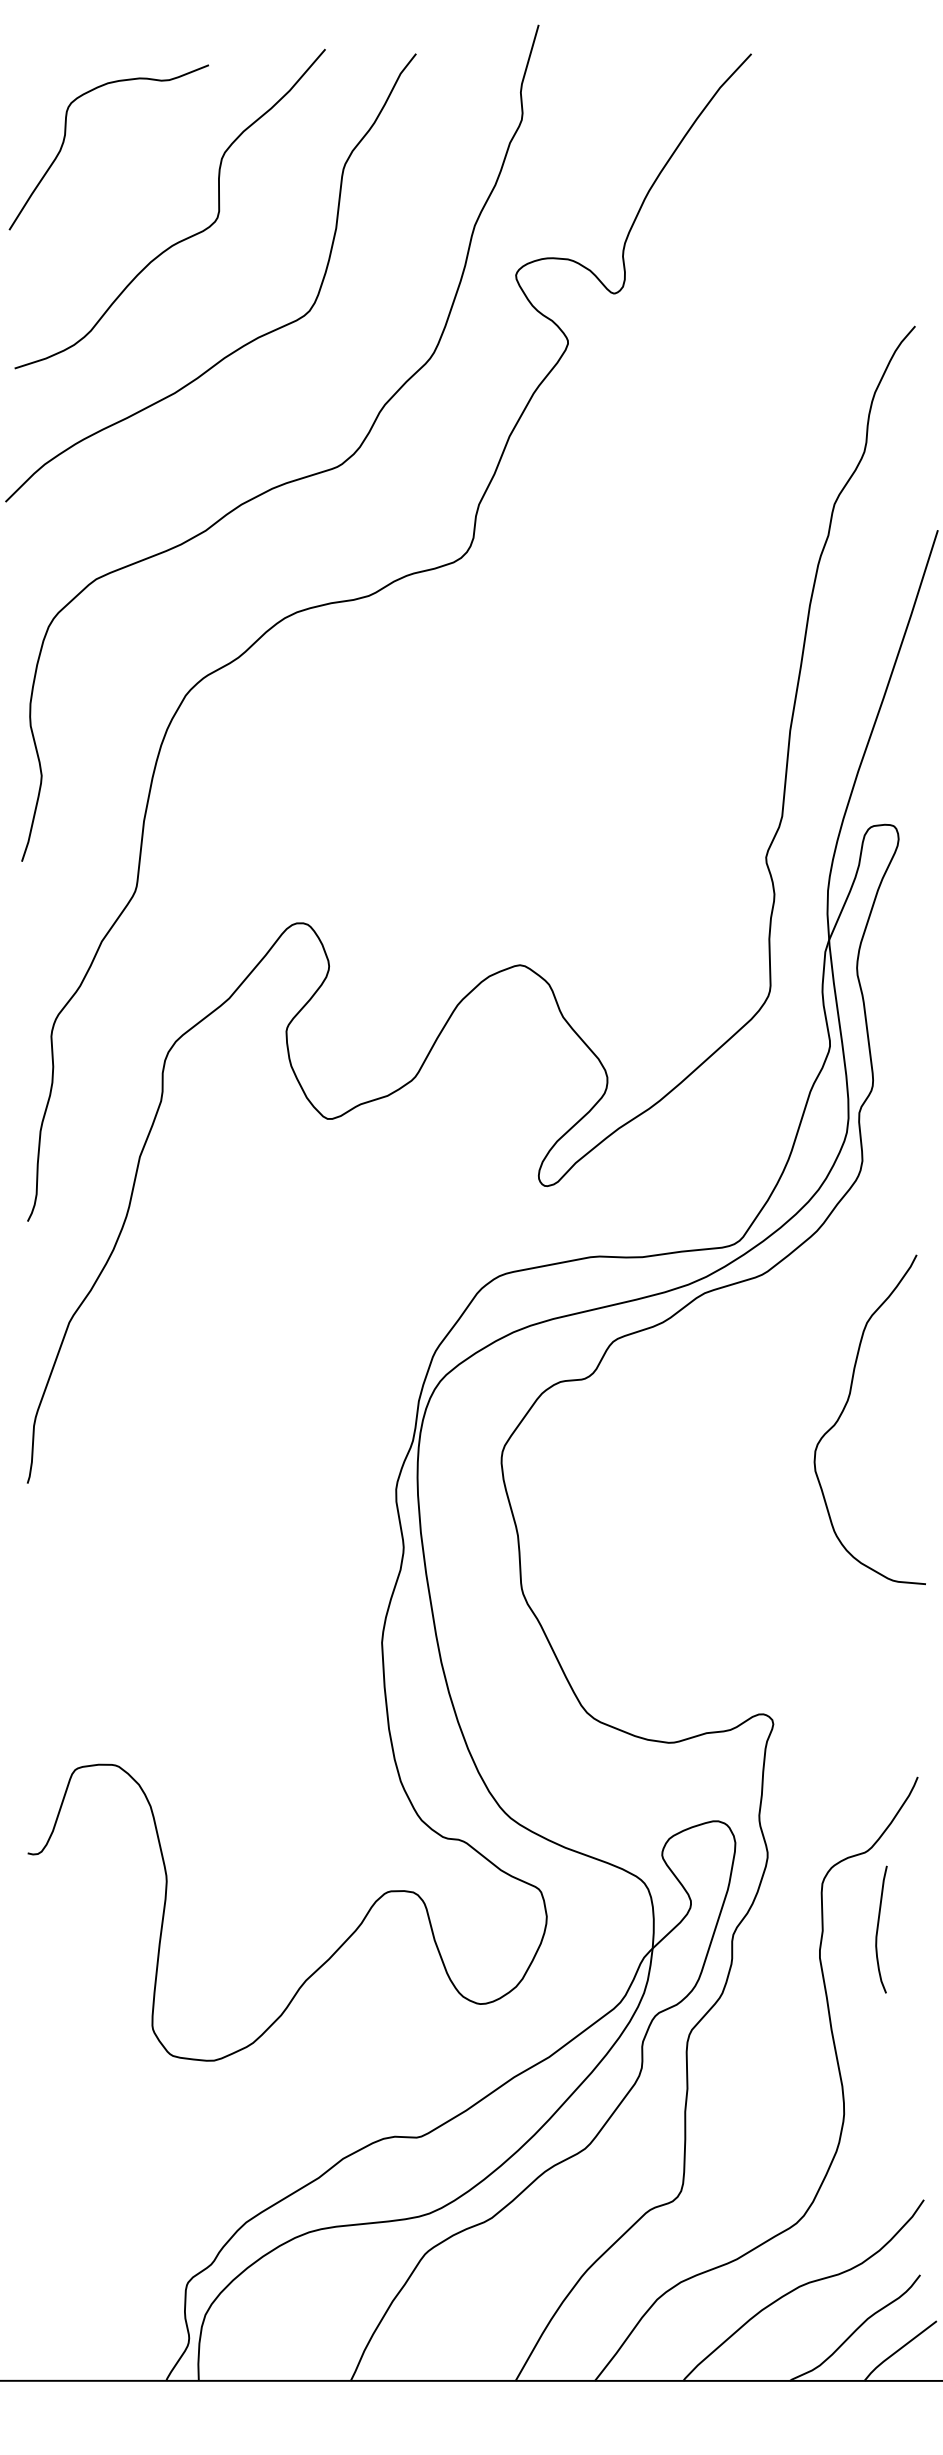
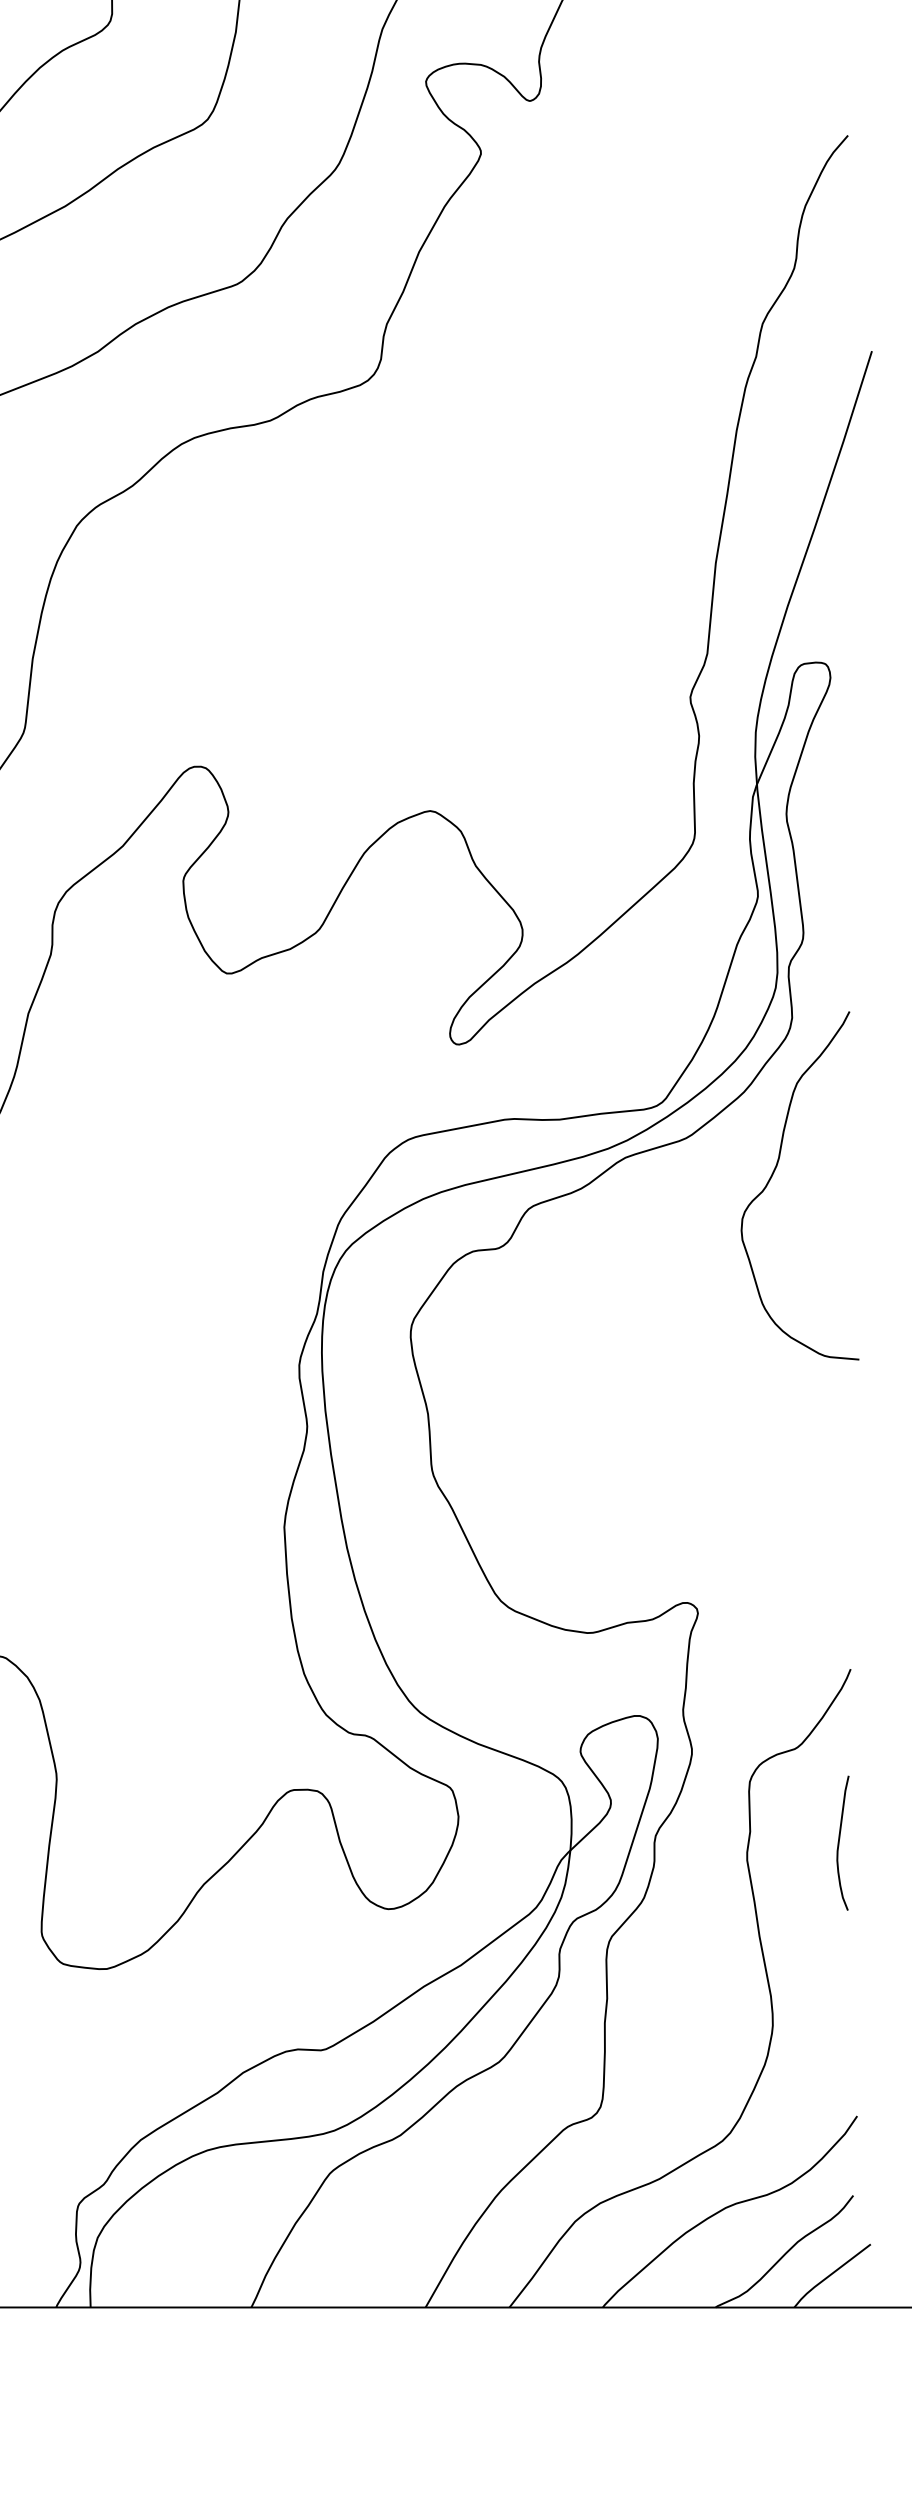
curve: (845, 1408) -> (774, 1173), moved
curve: (878, 1929) -> (839, 1843), moved

